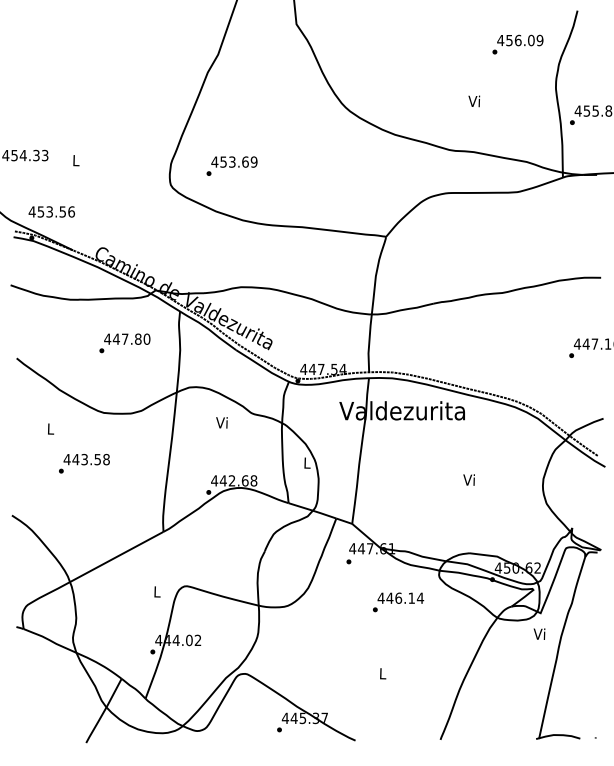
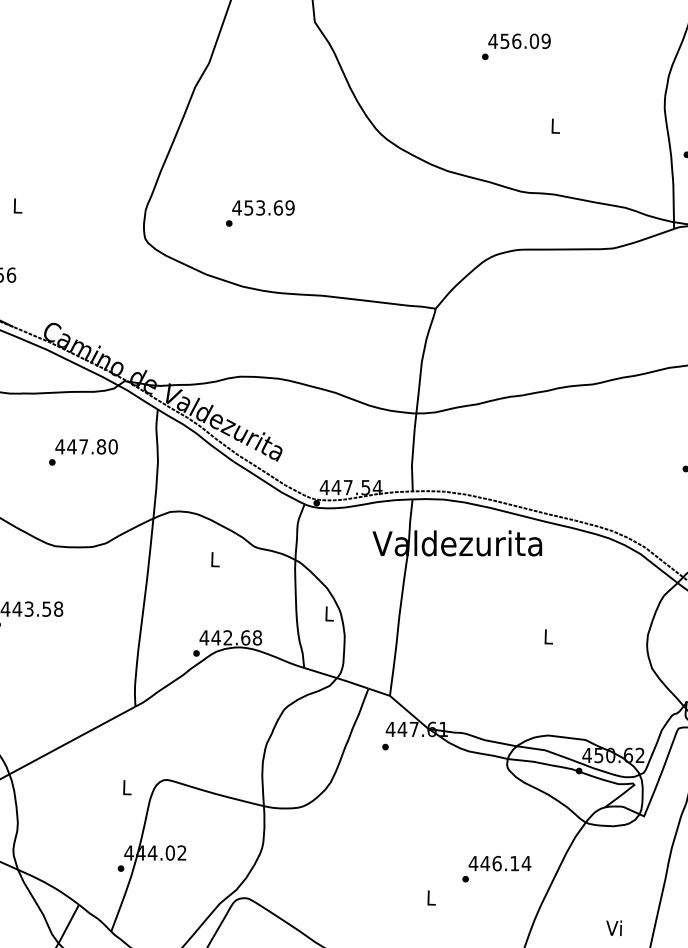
text: (517, 44) -> (515, 46), moved
text: (474, 101) -> (554, 126), Vi -> L
text: (231, 165) -> (259, 212), moved
text: (221, 422) -> (213, 559), Vi -> L
text: (468, 479) -> (546, 636), Vi -> L
text: (398, 602) -> (496, 869), moved
text: (539, 633) -> (614, 927), moved

